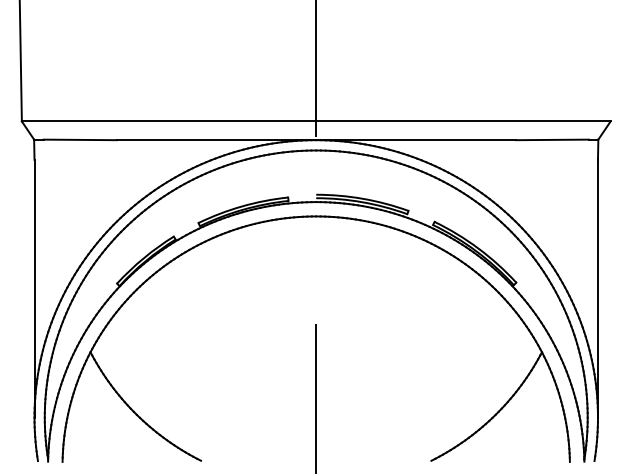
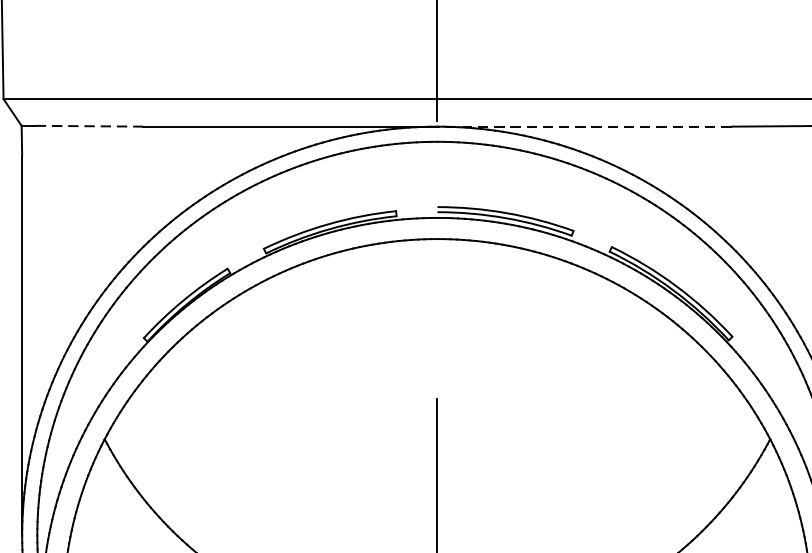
line: (80, 139) -> (89, 125), solid -> dashed
line: (415, 140) -> (583, 127), solid -> dashed

